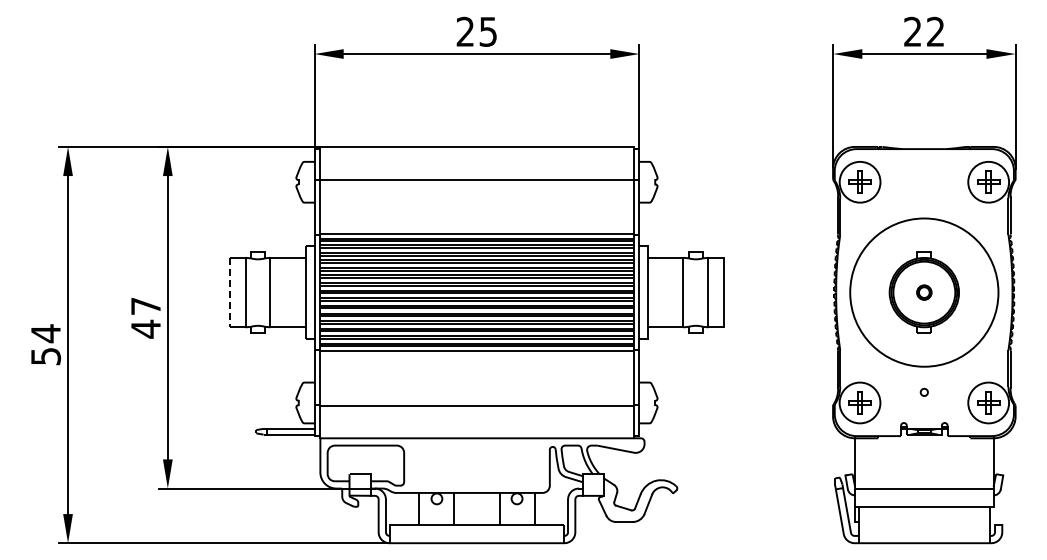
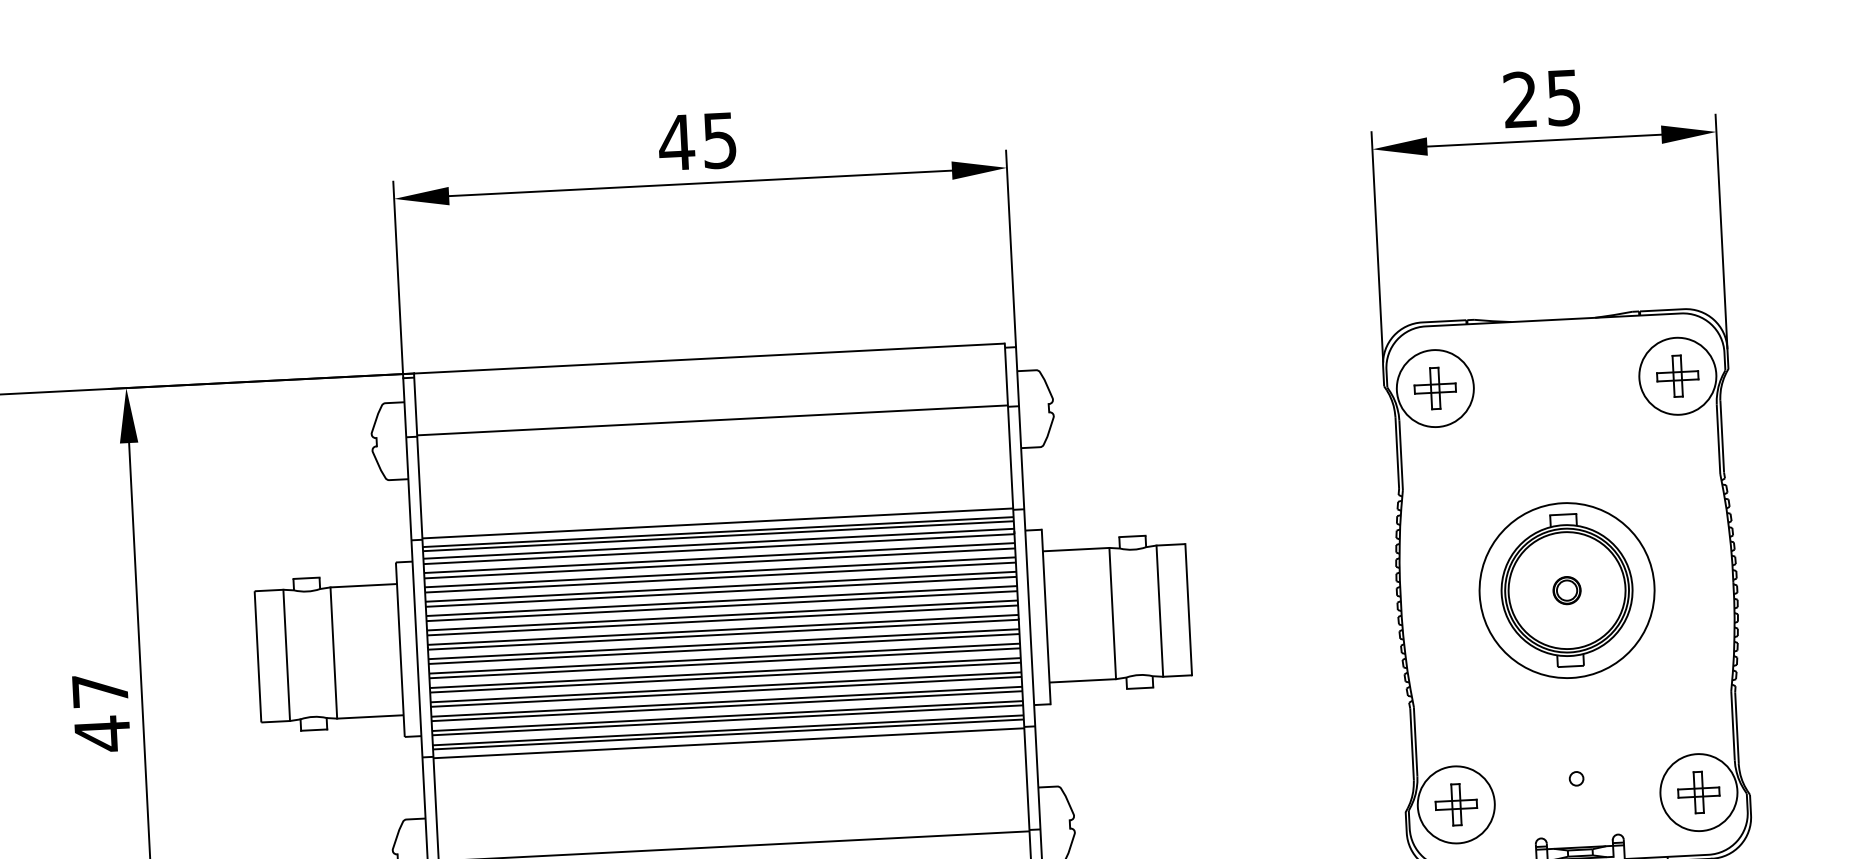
text: (464, 31) -> (674, 142), 25 -> 45
text: (935, 31) -> (1563, 97), 22 -> 25
line: (230, 292) -> (258, 656), dashed -> solid
circle: (924, 292) -> (1567, 590), size x0.62

